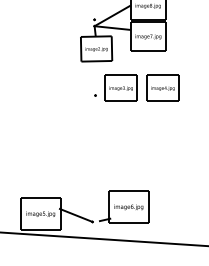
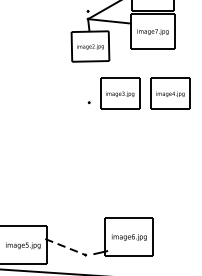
line: (76, 215) -> (66, 247), solid -> dashed

